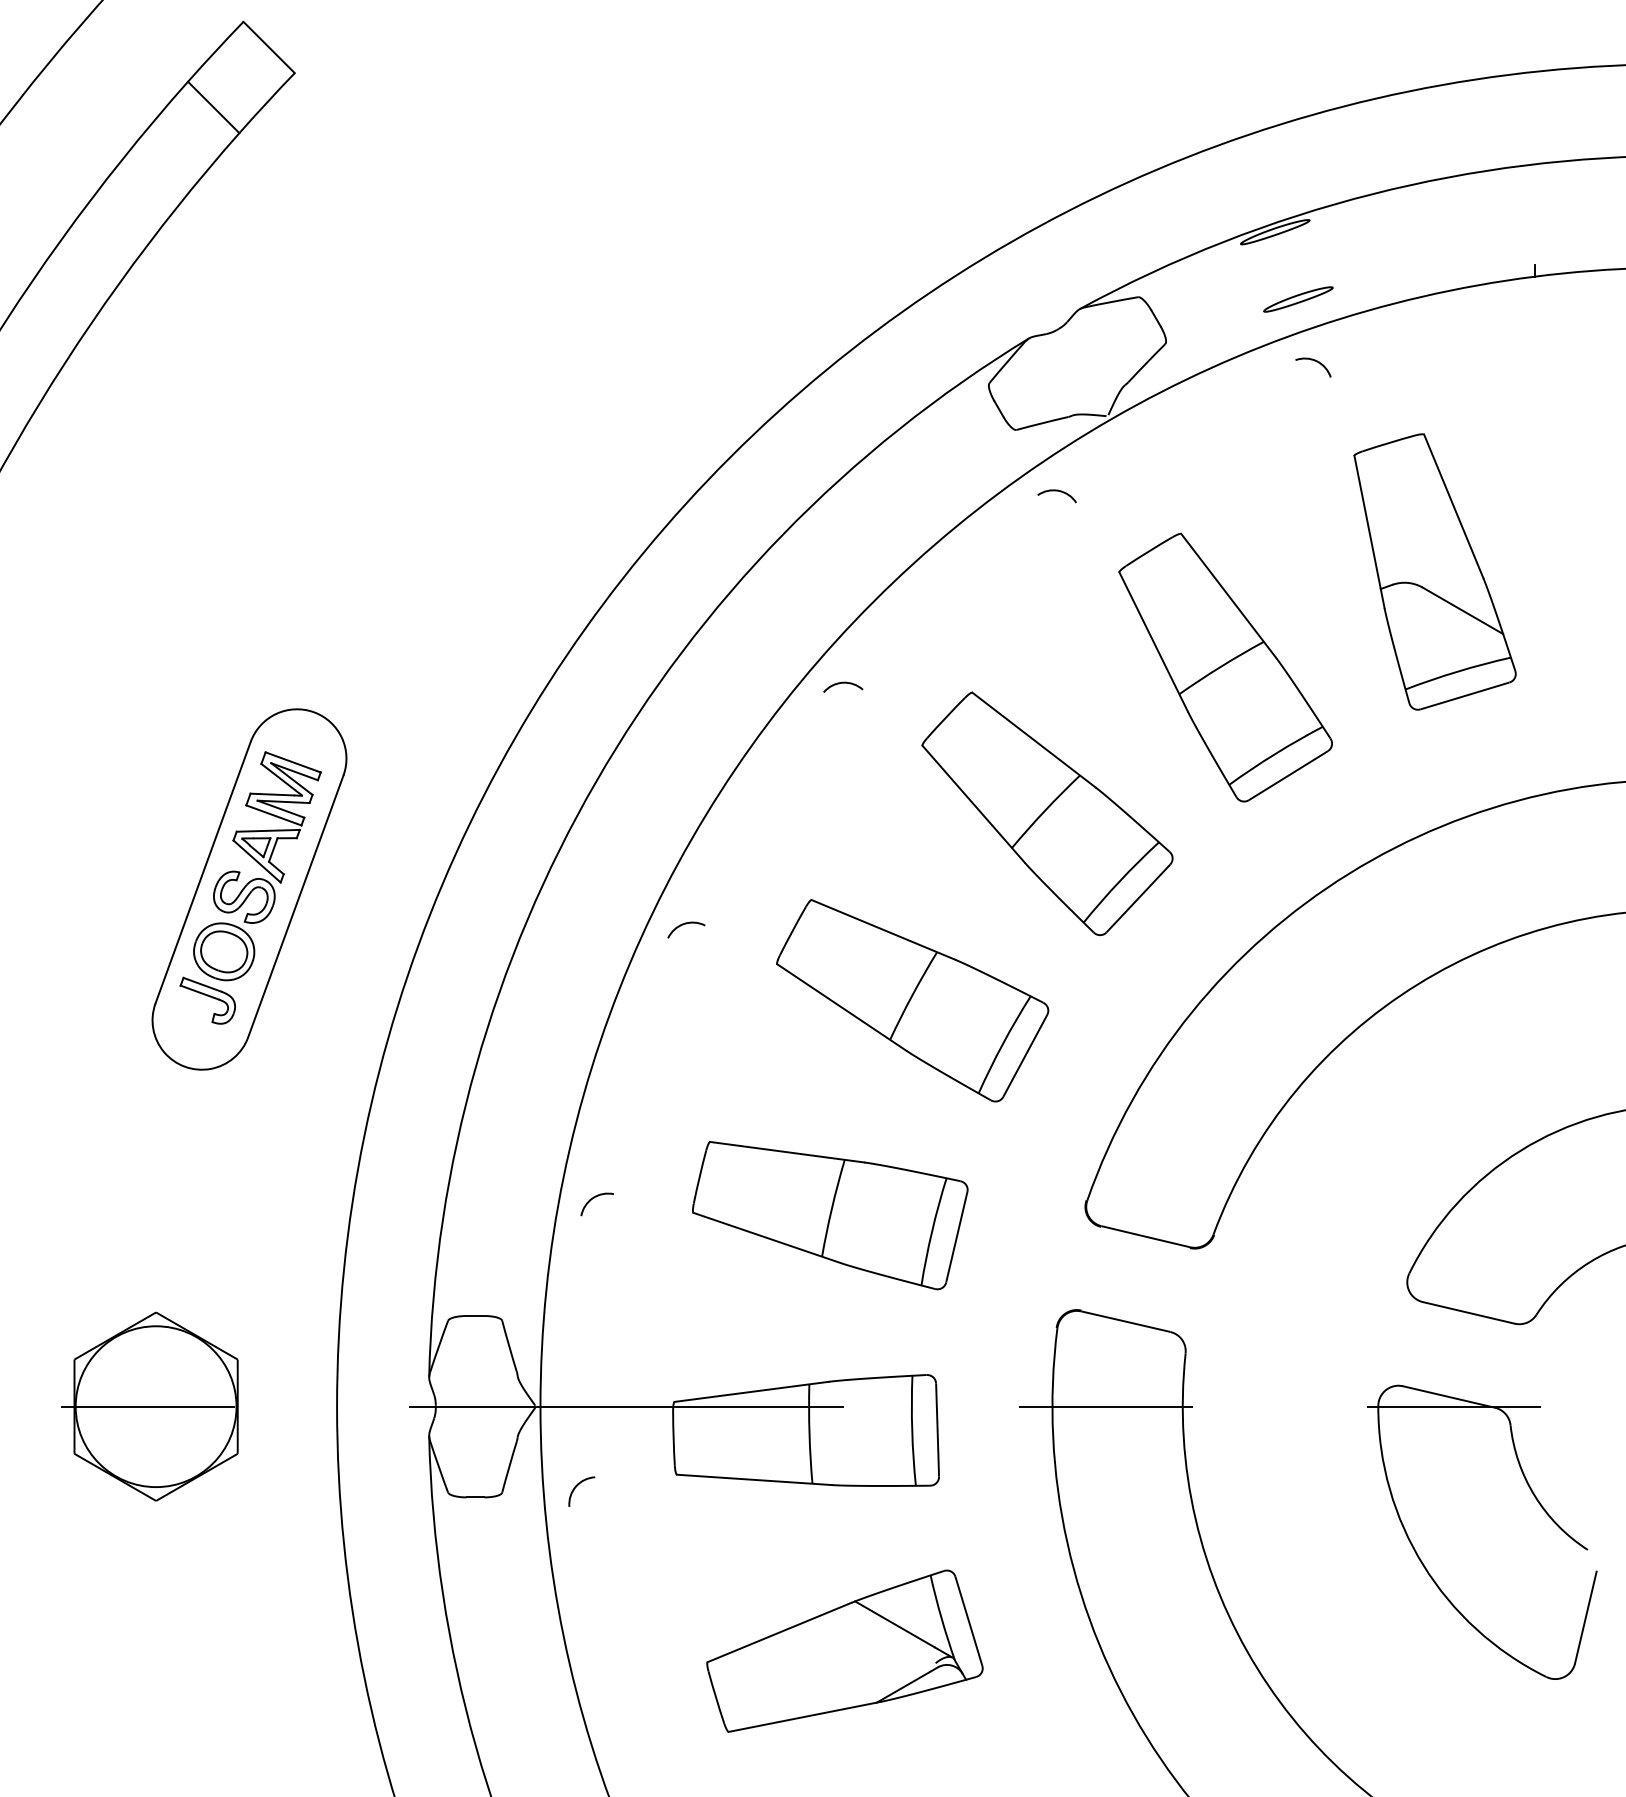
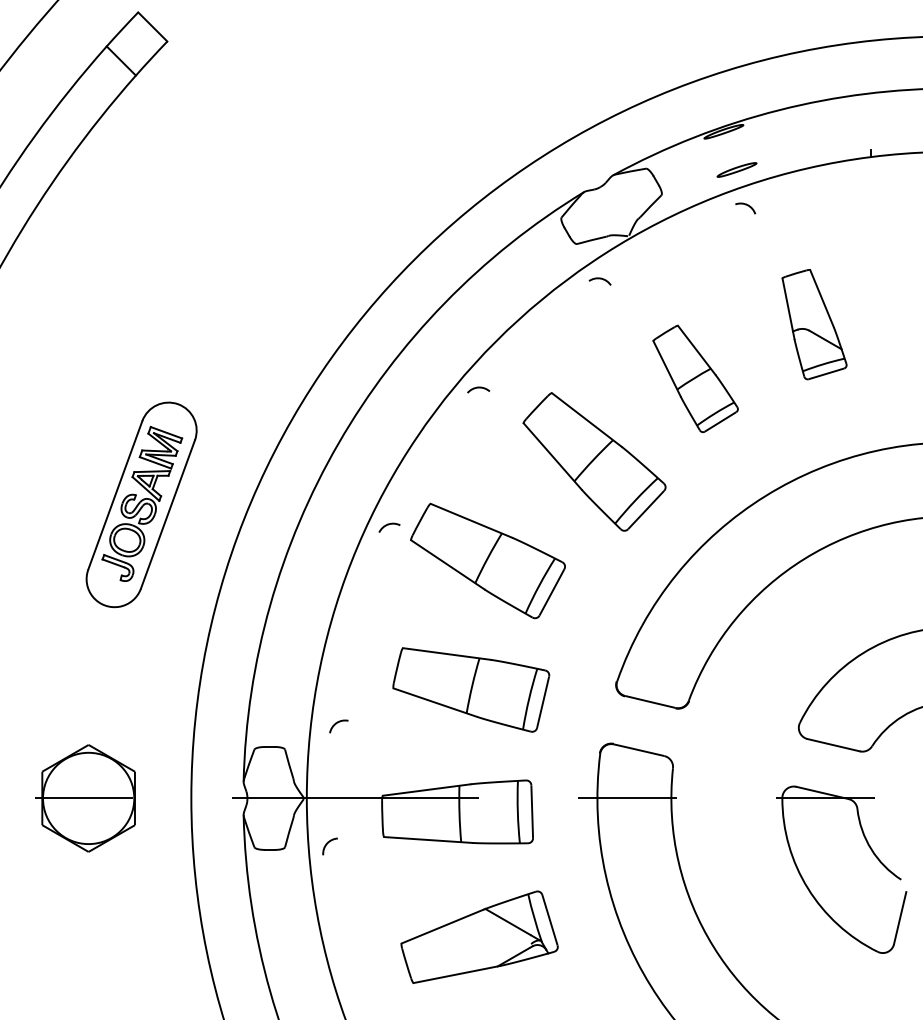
part: (1434, 571) -> (814, 324), size x0.7
part: (1225, 666) -> (695, 378), size x0.7
part: (911, 999) -> (487, 560), moved
arc: (592, 1200) -> (336, 724), moved

